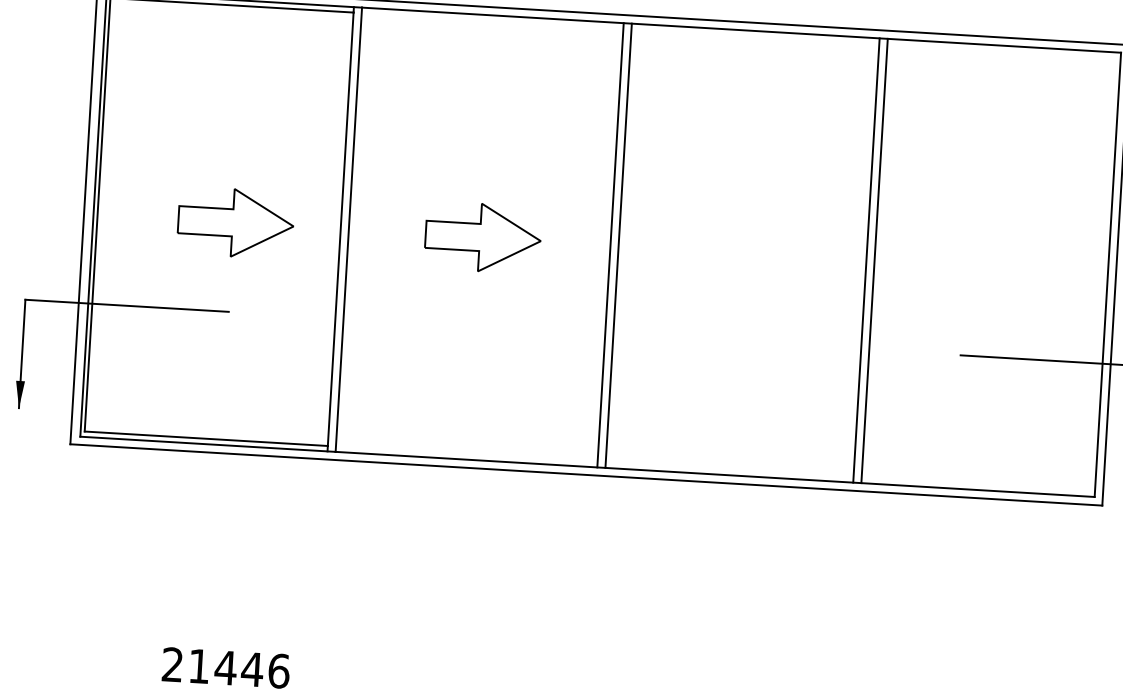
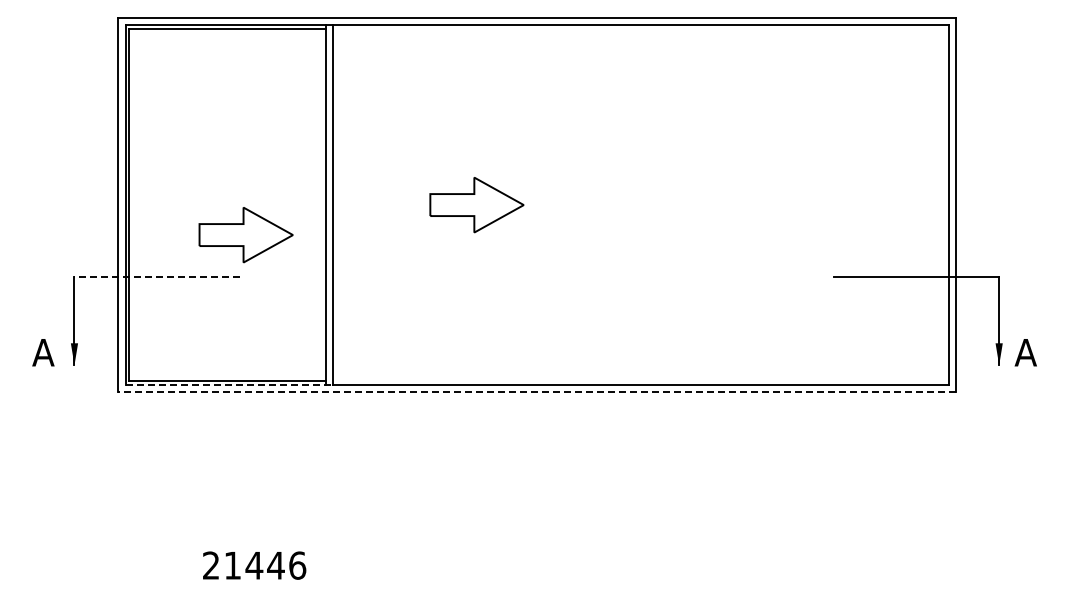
part: (235, 223) -> (245, 235), moved
part: (482, 238) -> (476, 205), moved
line: (610, 244) -> (545, 204), removed
line: (618, 245) -> (551, 204), removed
line: (866, 259) -> (753, 204), removed
line: (874, 260) -> (759, 204), removed
line: (127, 306) -> (157, 277), solid -> dashed
line: (208, 444) -> (229, 385), solid -> dashed
line: (585, 475) -> (536, 392), solid -> dashed

